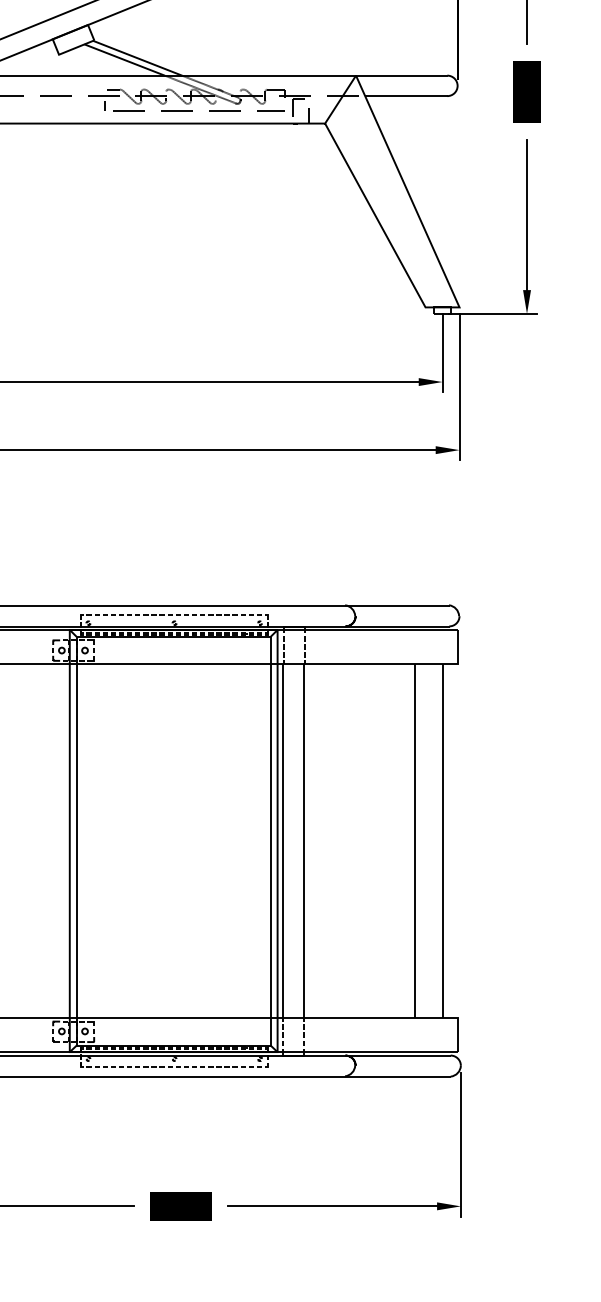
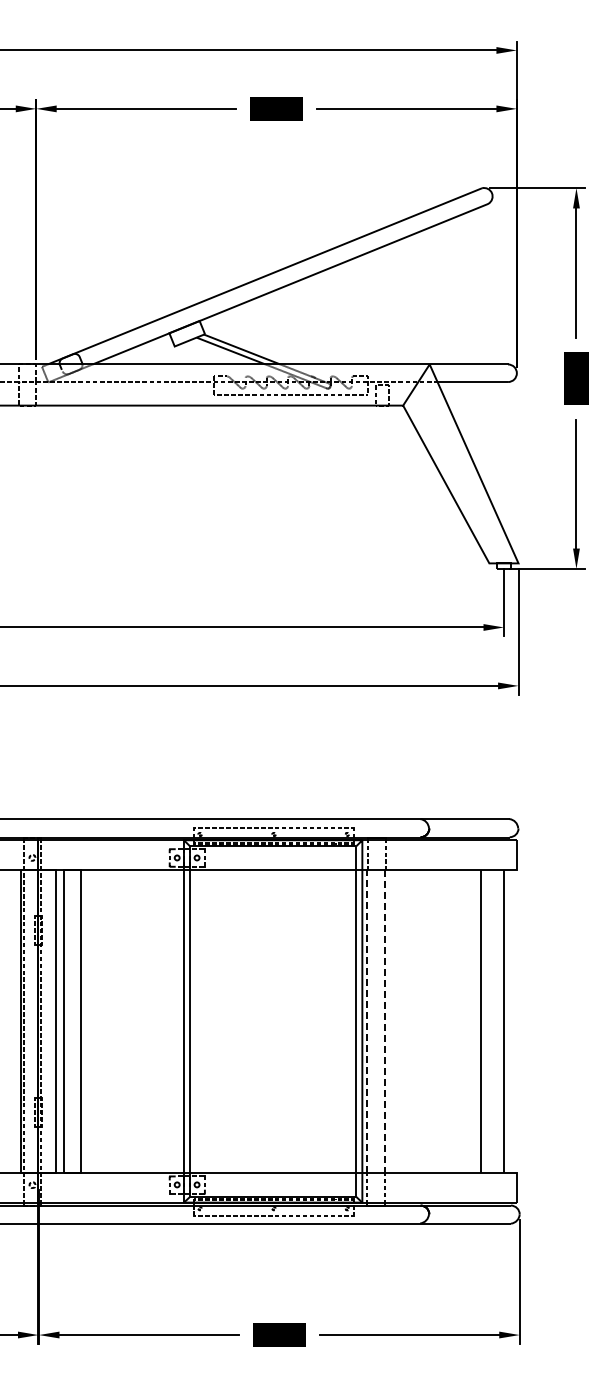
line: (283, 841) -> (367, 1021), solid -> dashed
line: (303, 841) -> (384, 1021), solid -> dashed

